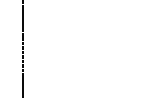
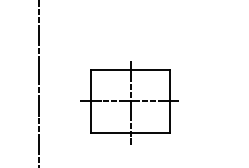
part: (74, 59) -> (127, 102), added

